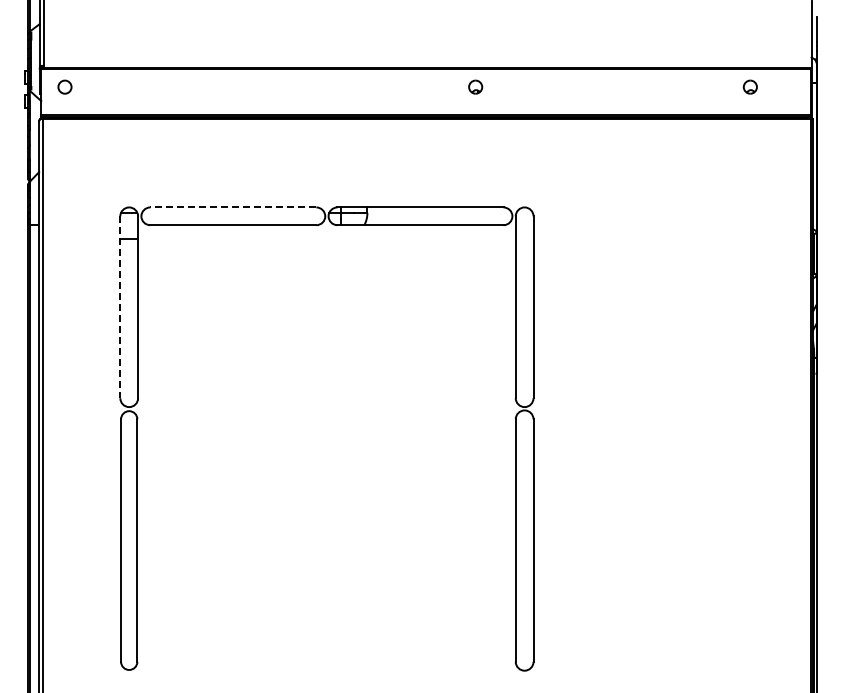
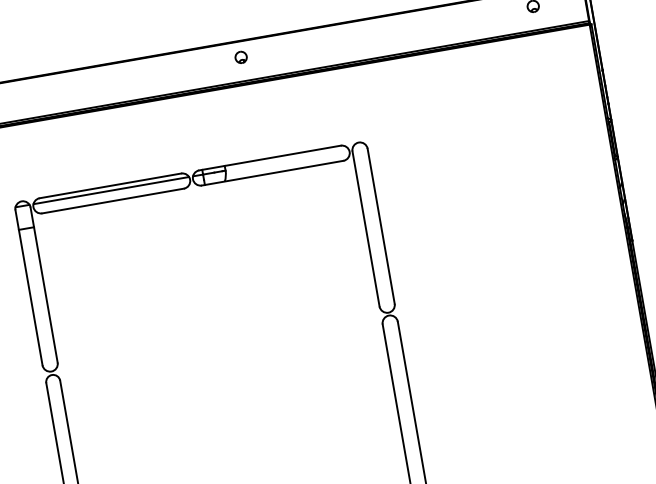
part: (475, 86) -> (240, 56), moved
line: (232, 207) -> (109, 186), dashed -> solid
line: (233, 212) -> (111, 190), added
line: (120, 307) -> (29, 287), dashed -> solid

